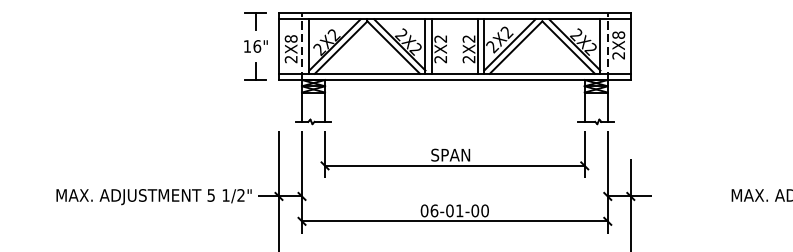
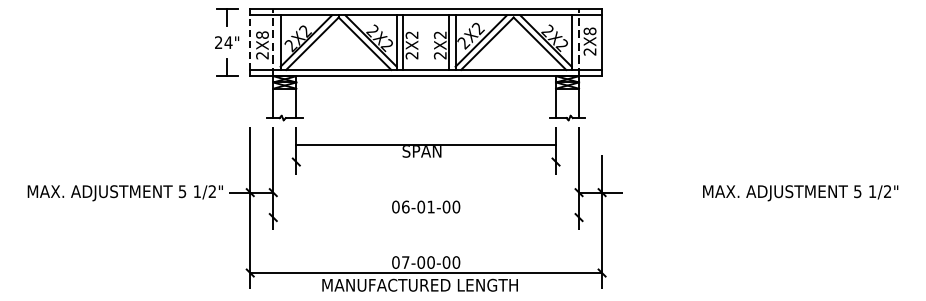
text: (252, 46) -> (223, 42), 16" -> 24"
line: (279, 46) -> (250, 42), solid -> dashed
line: (455, 166) -> (426, 145), moved
line: (455, 221) -> (426, 217), removed

